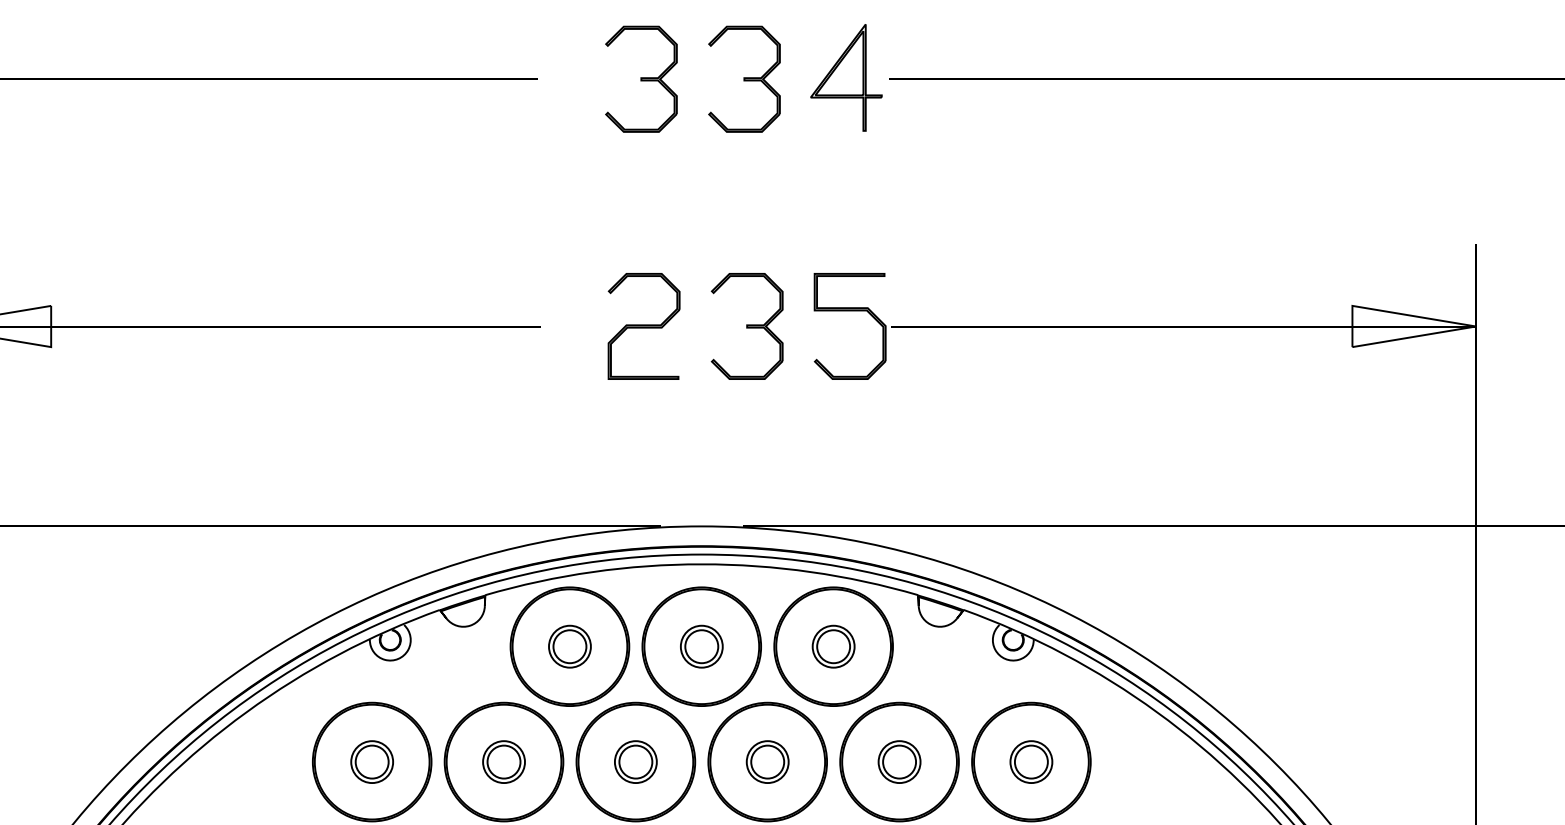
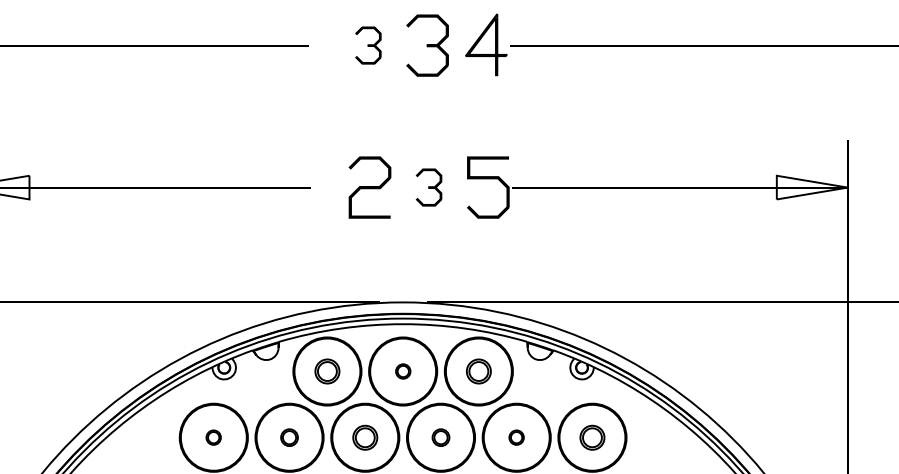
part: (641, 79) -> (368, 45), size x0.6
part: (745, 326) -> (428, 187), size x0.6
part: (702, 646) -> (403, 371), size x0.6
part: (371, 761) -> (213, 437), size x0.6
part: (503, 761) -> (289, 437), size x0.7
part: (766, 761) -> (440, 437), size x0.7
part: (899, 761) -> (516, 437), size x0.6

